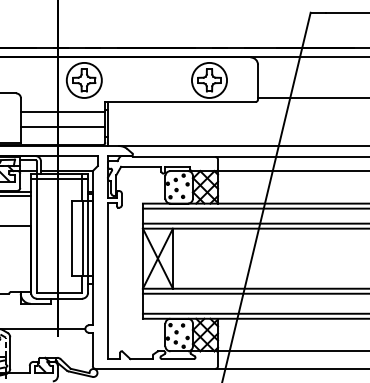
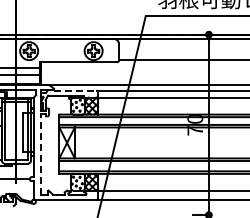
line: (174, 156) -> (75, 90), solid -> dashed
line: (108, 279) -> (41, 153), solid -> dashed

